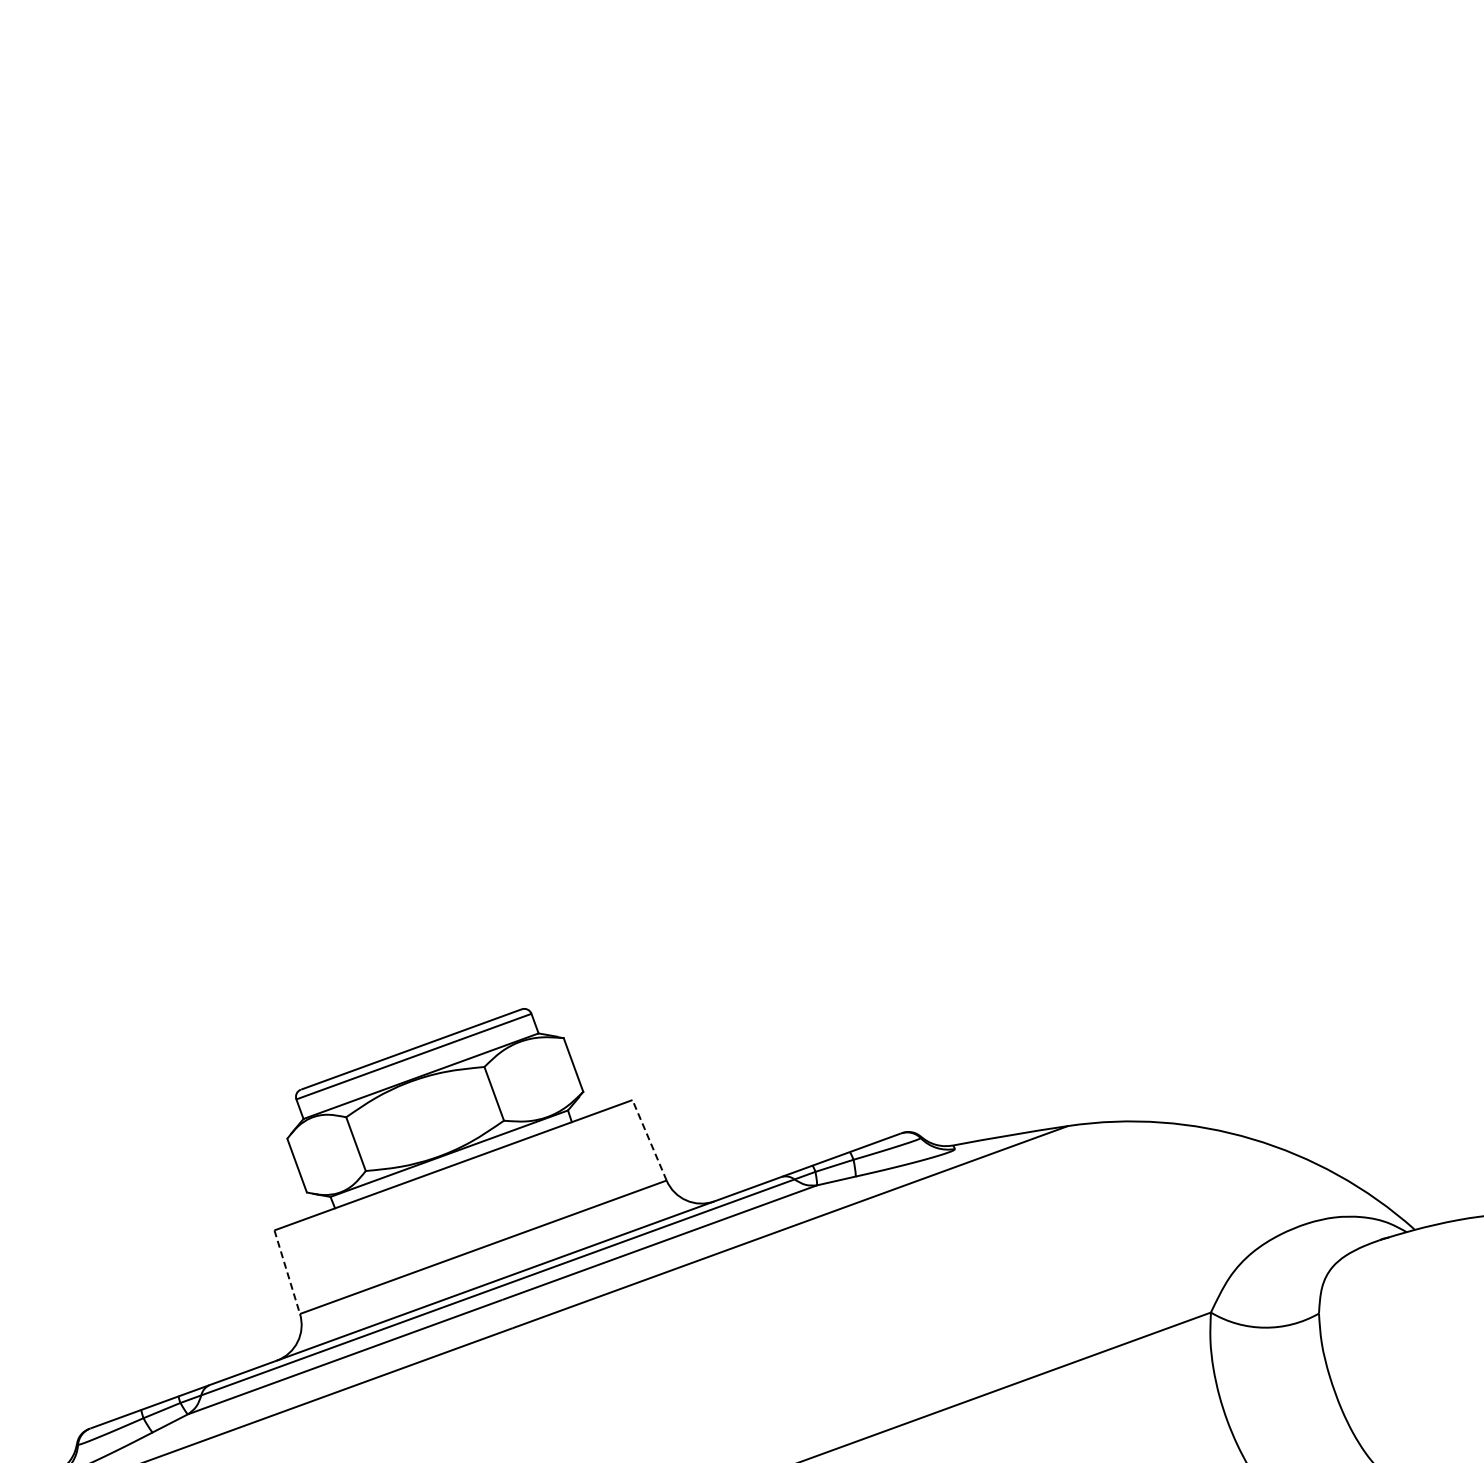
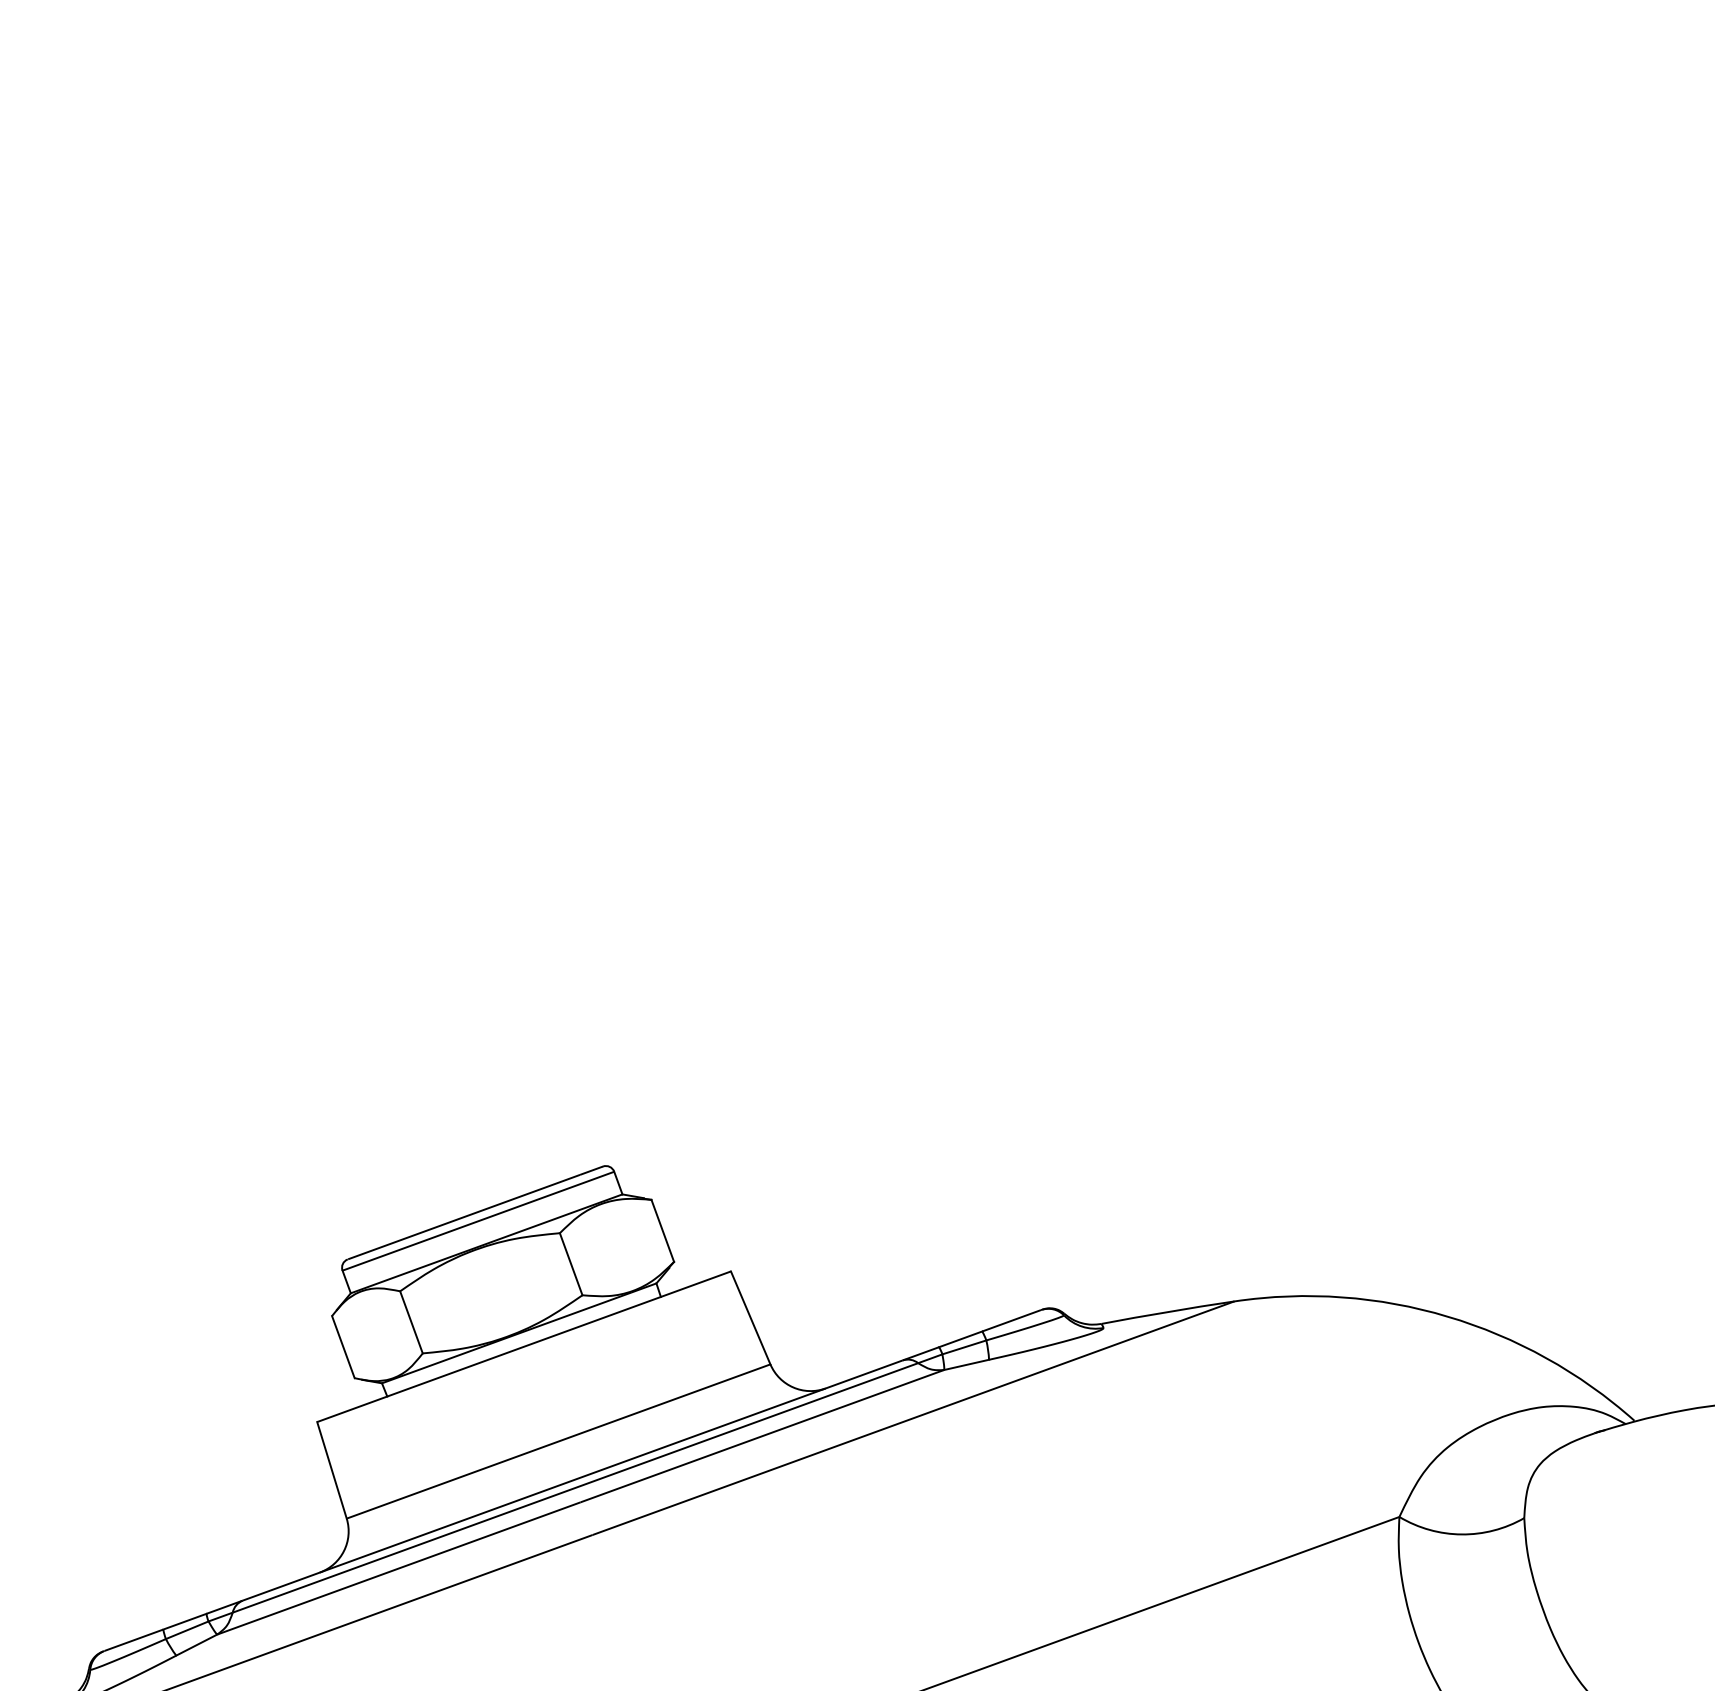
line: (649, 1140) -> (750, 1318), dashed -> solid
line: (287, 1272) -> (332, 1470), dashed -> solid

